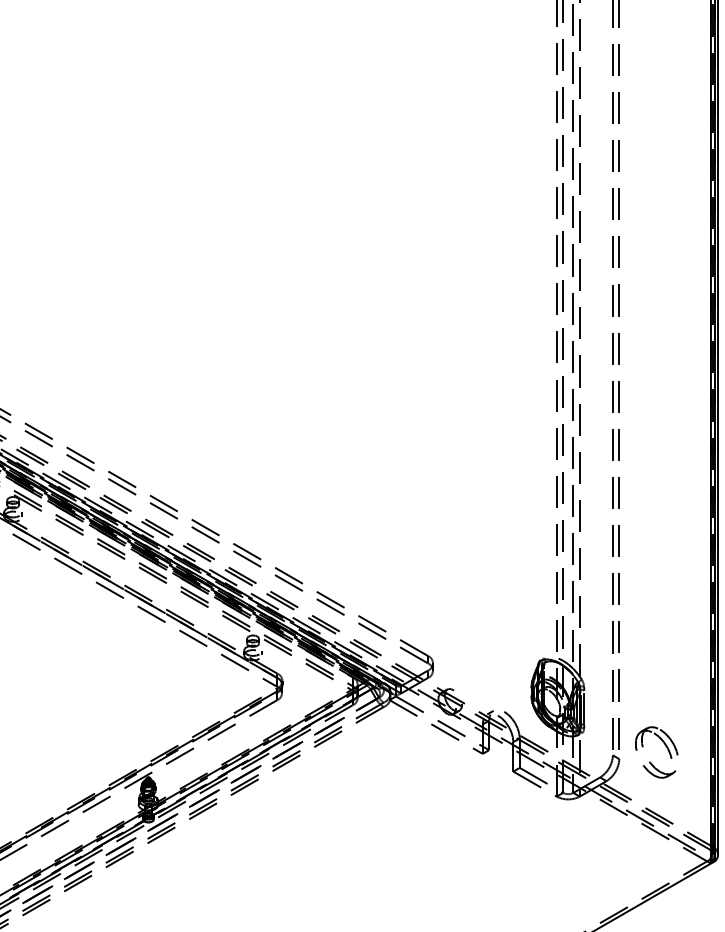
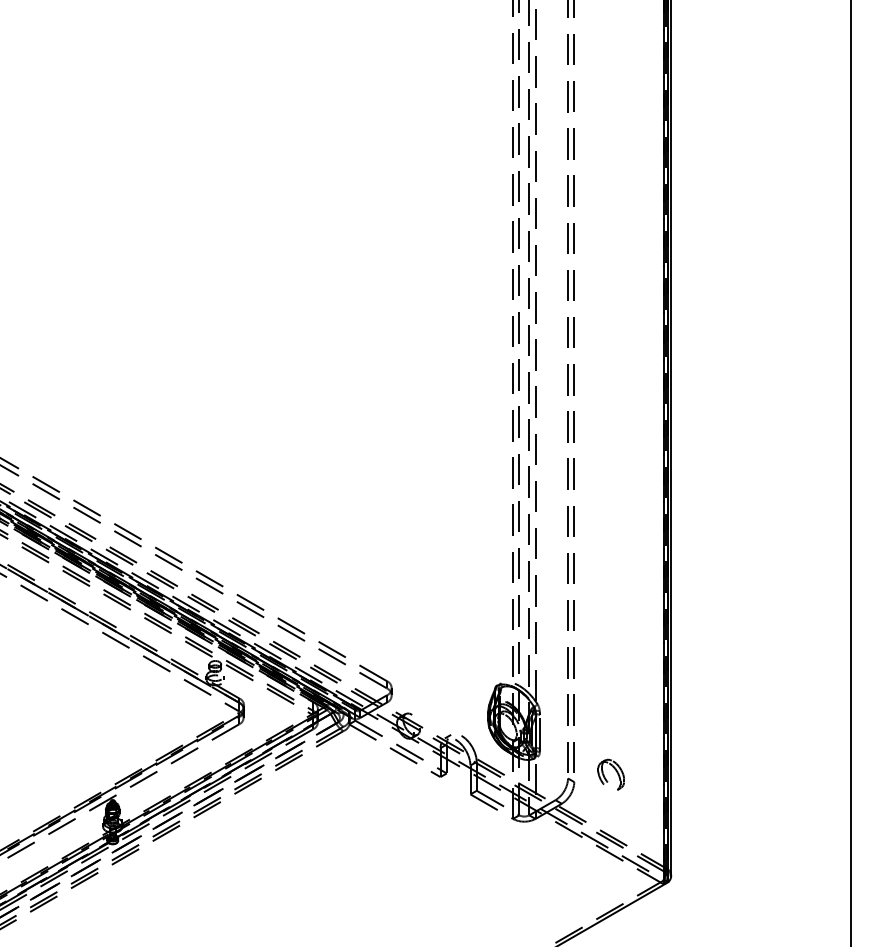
part: (656, 751) -> (610, 774), size x0.62

